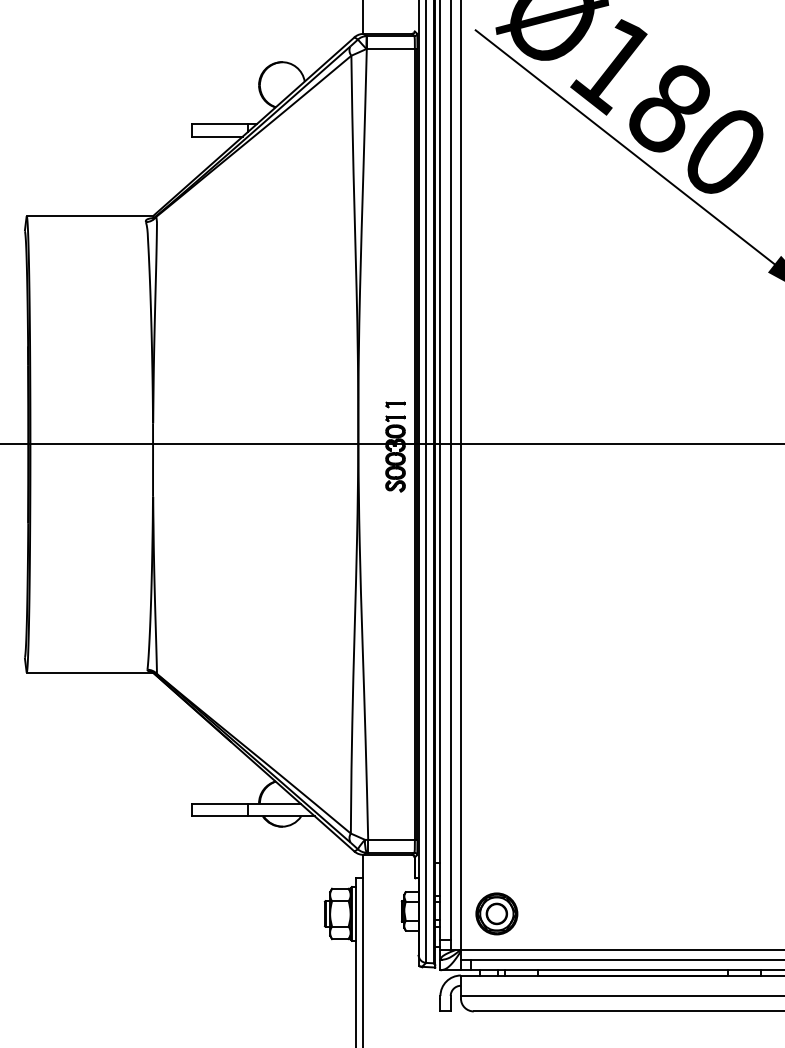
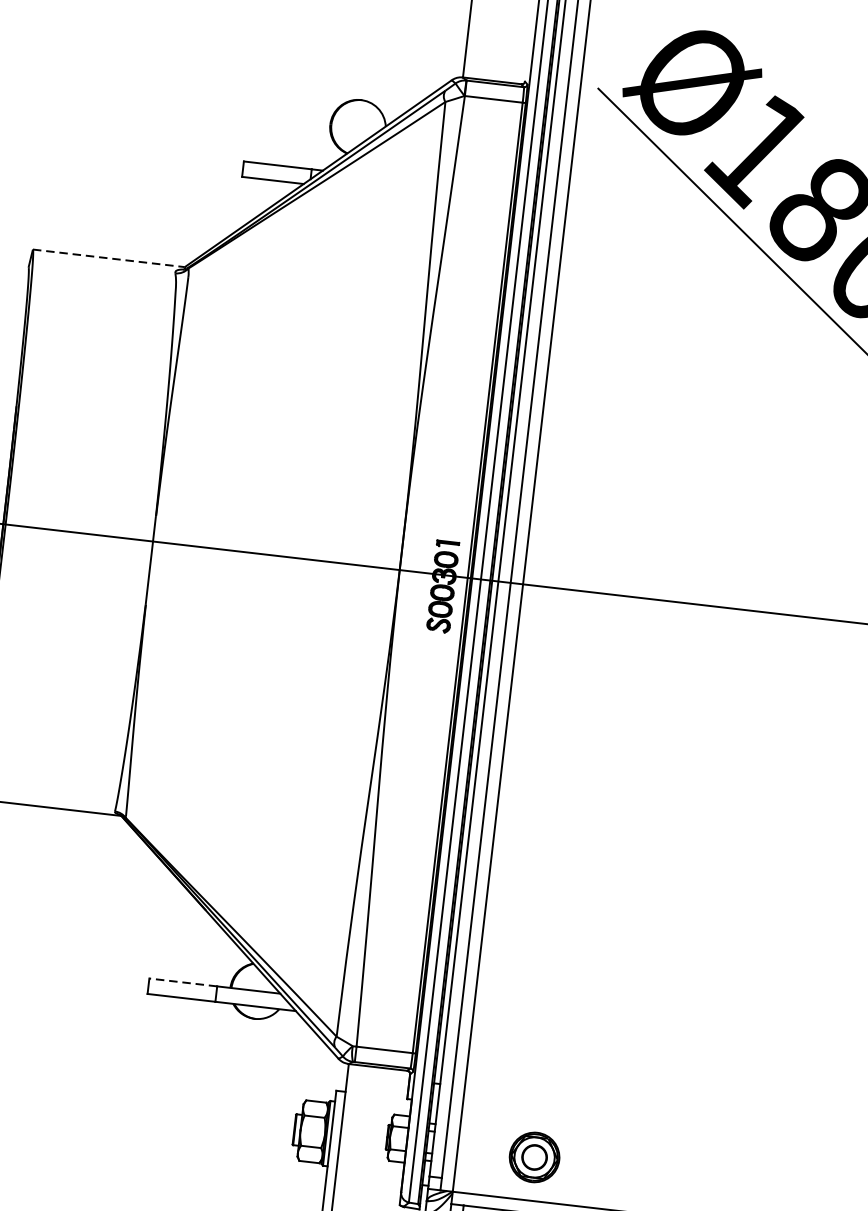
line: (90, 216) -> (109, 258), solid -> dashed
part: (395, 404) -> (449, 527), removed
line: (219, 803) -> (182, 982), solid -> dashed
part: (496, 913) -> (534, 1156), moved

